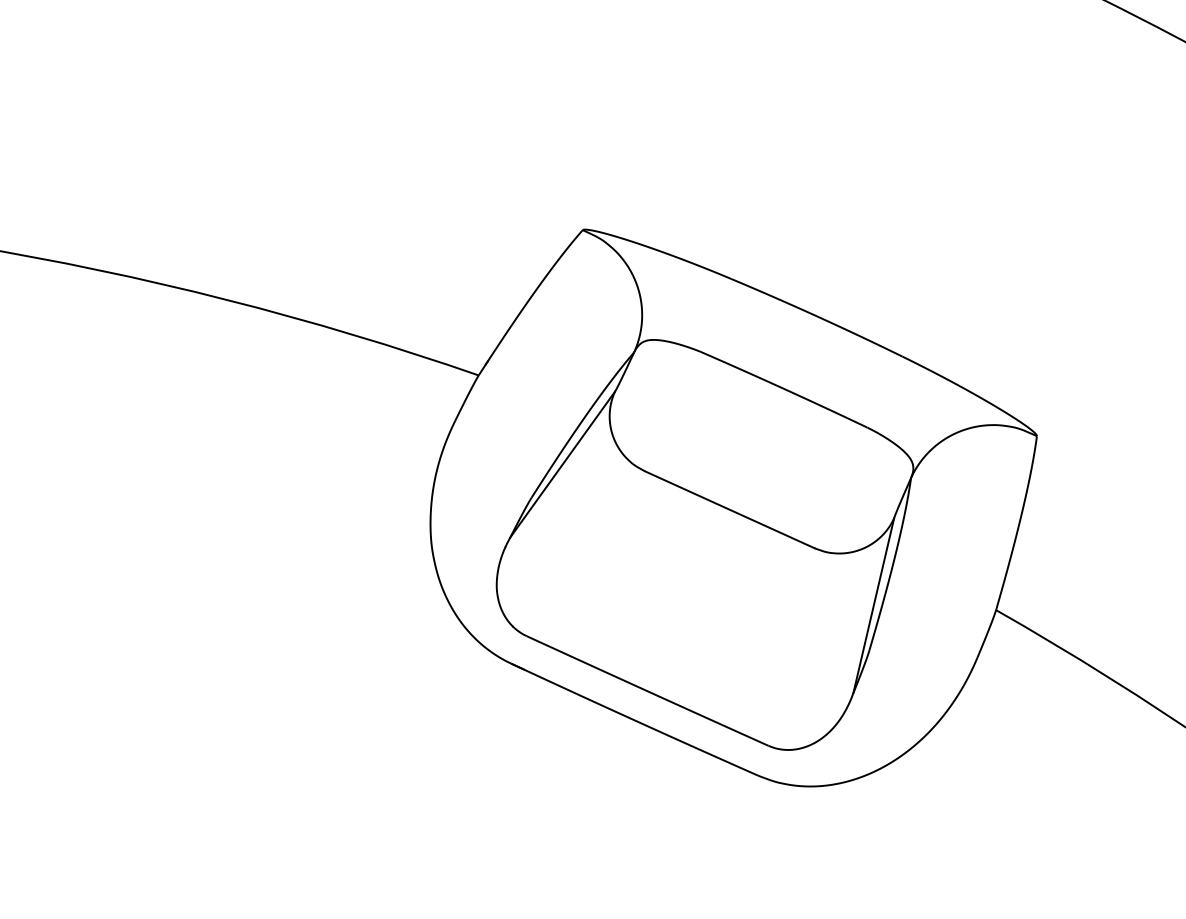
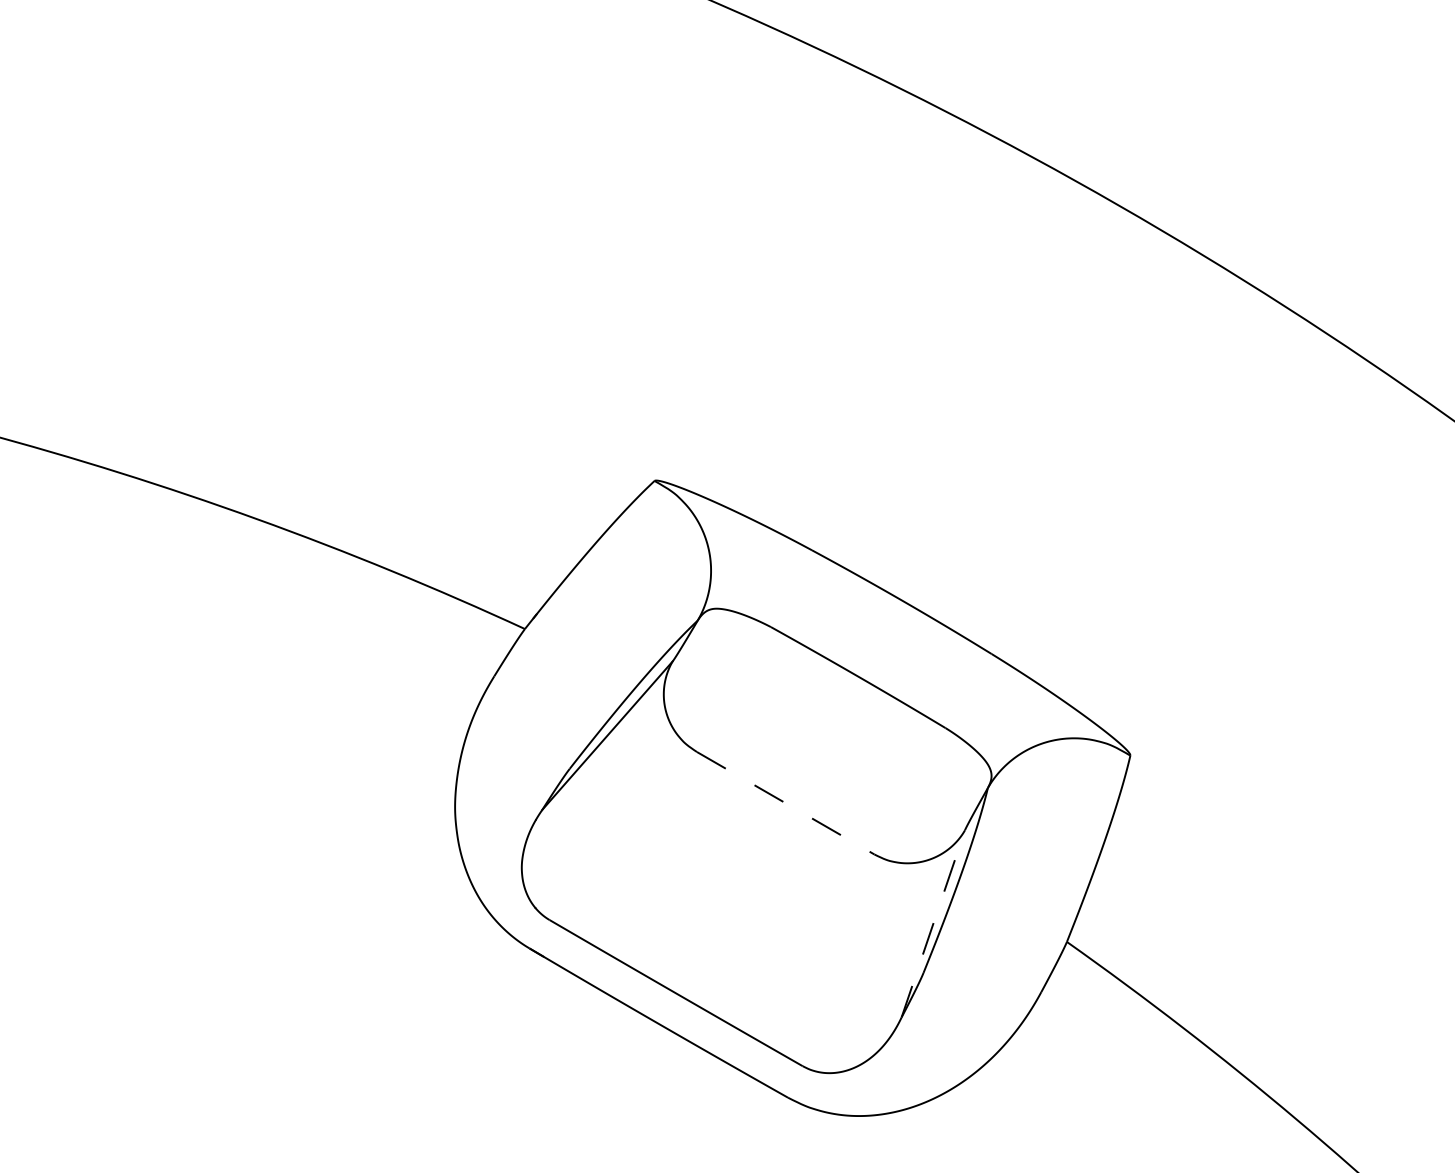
line: (730, 509) -> (786, 803), solid -> dashed
line: (873, 605) -> (933, 923), solid -> dashed

